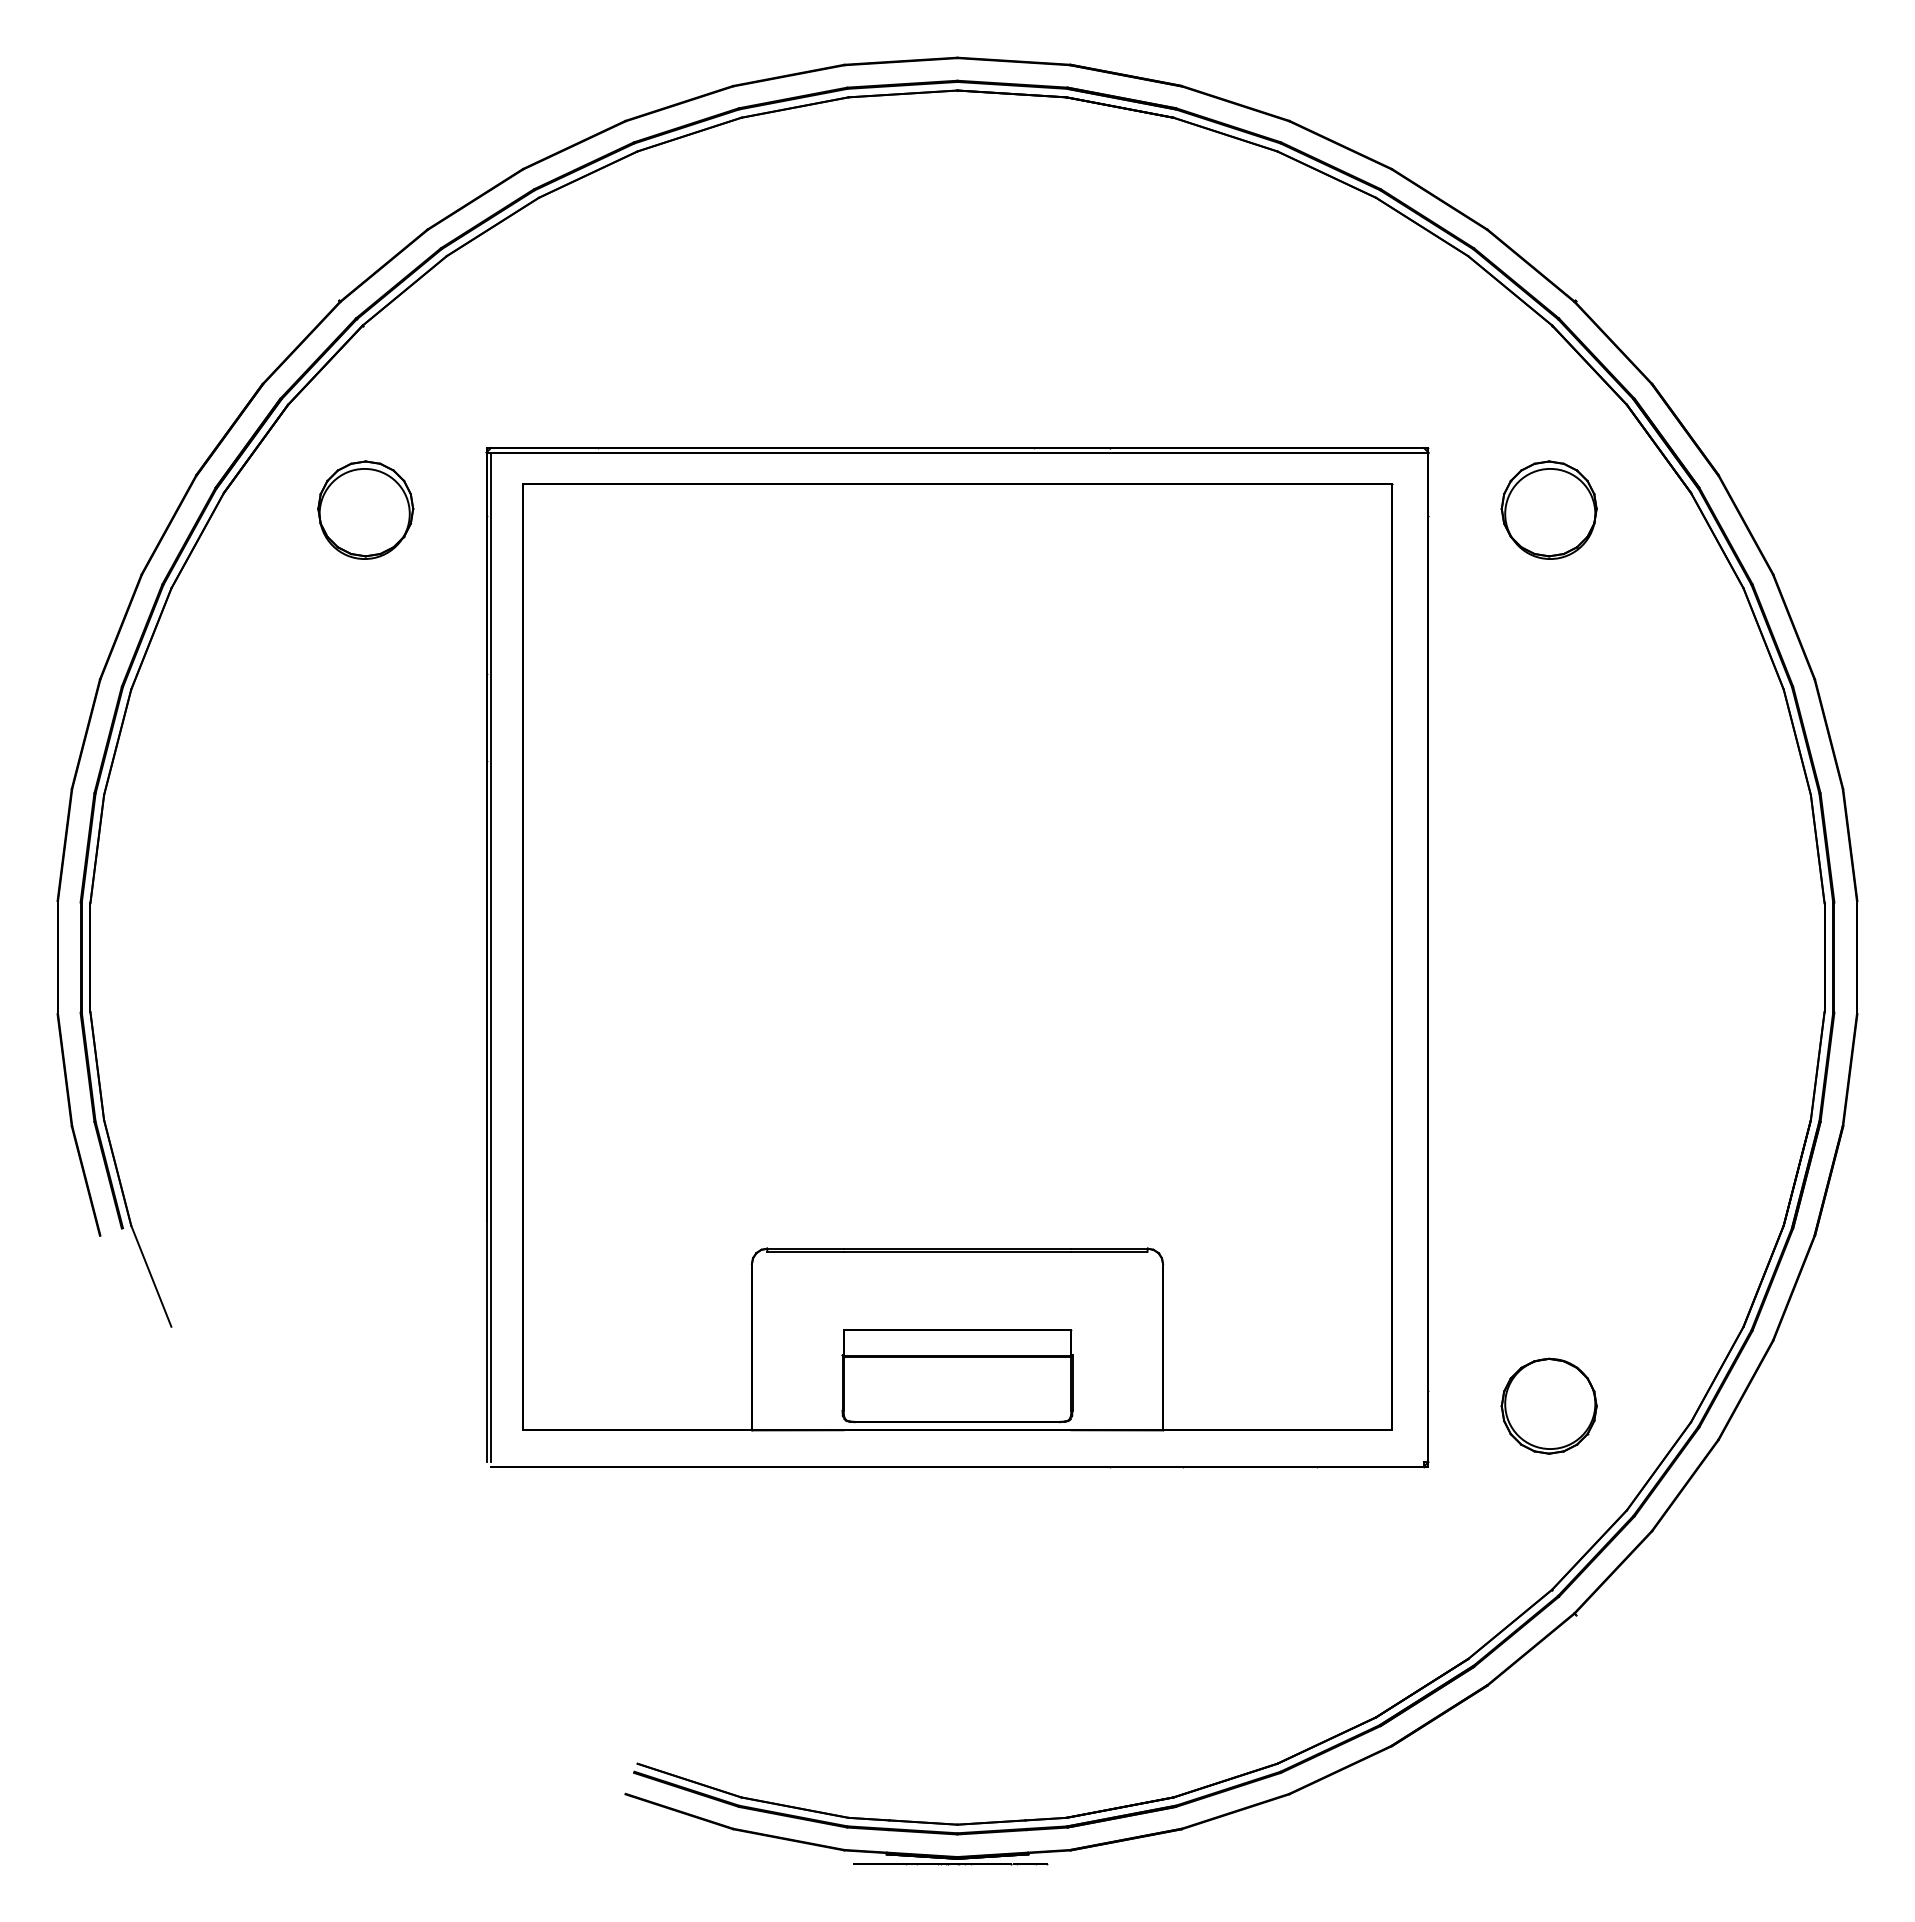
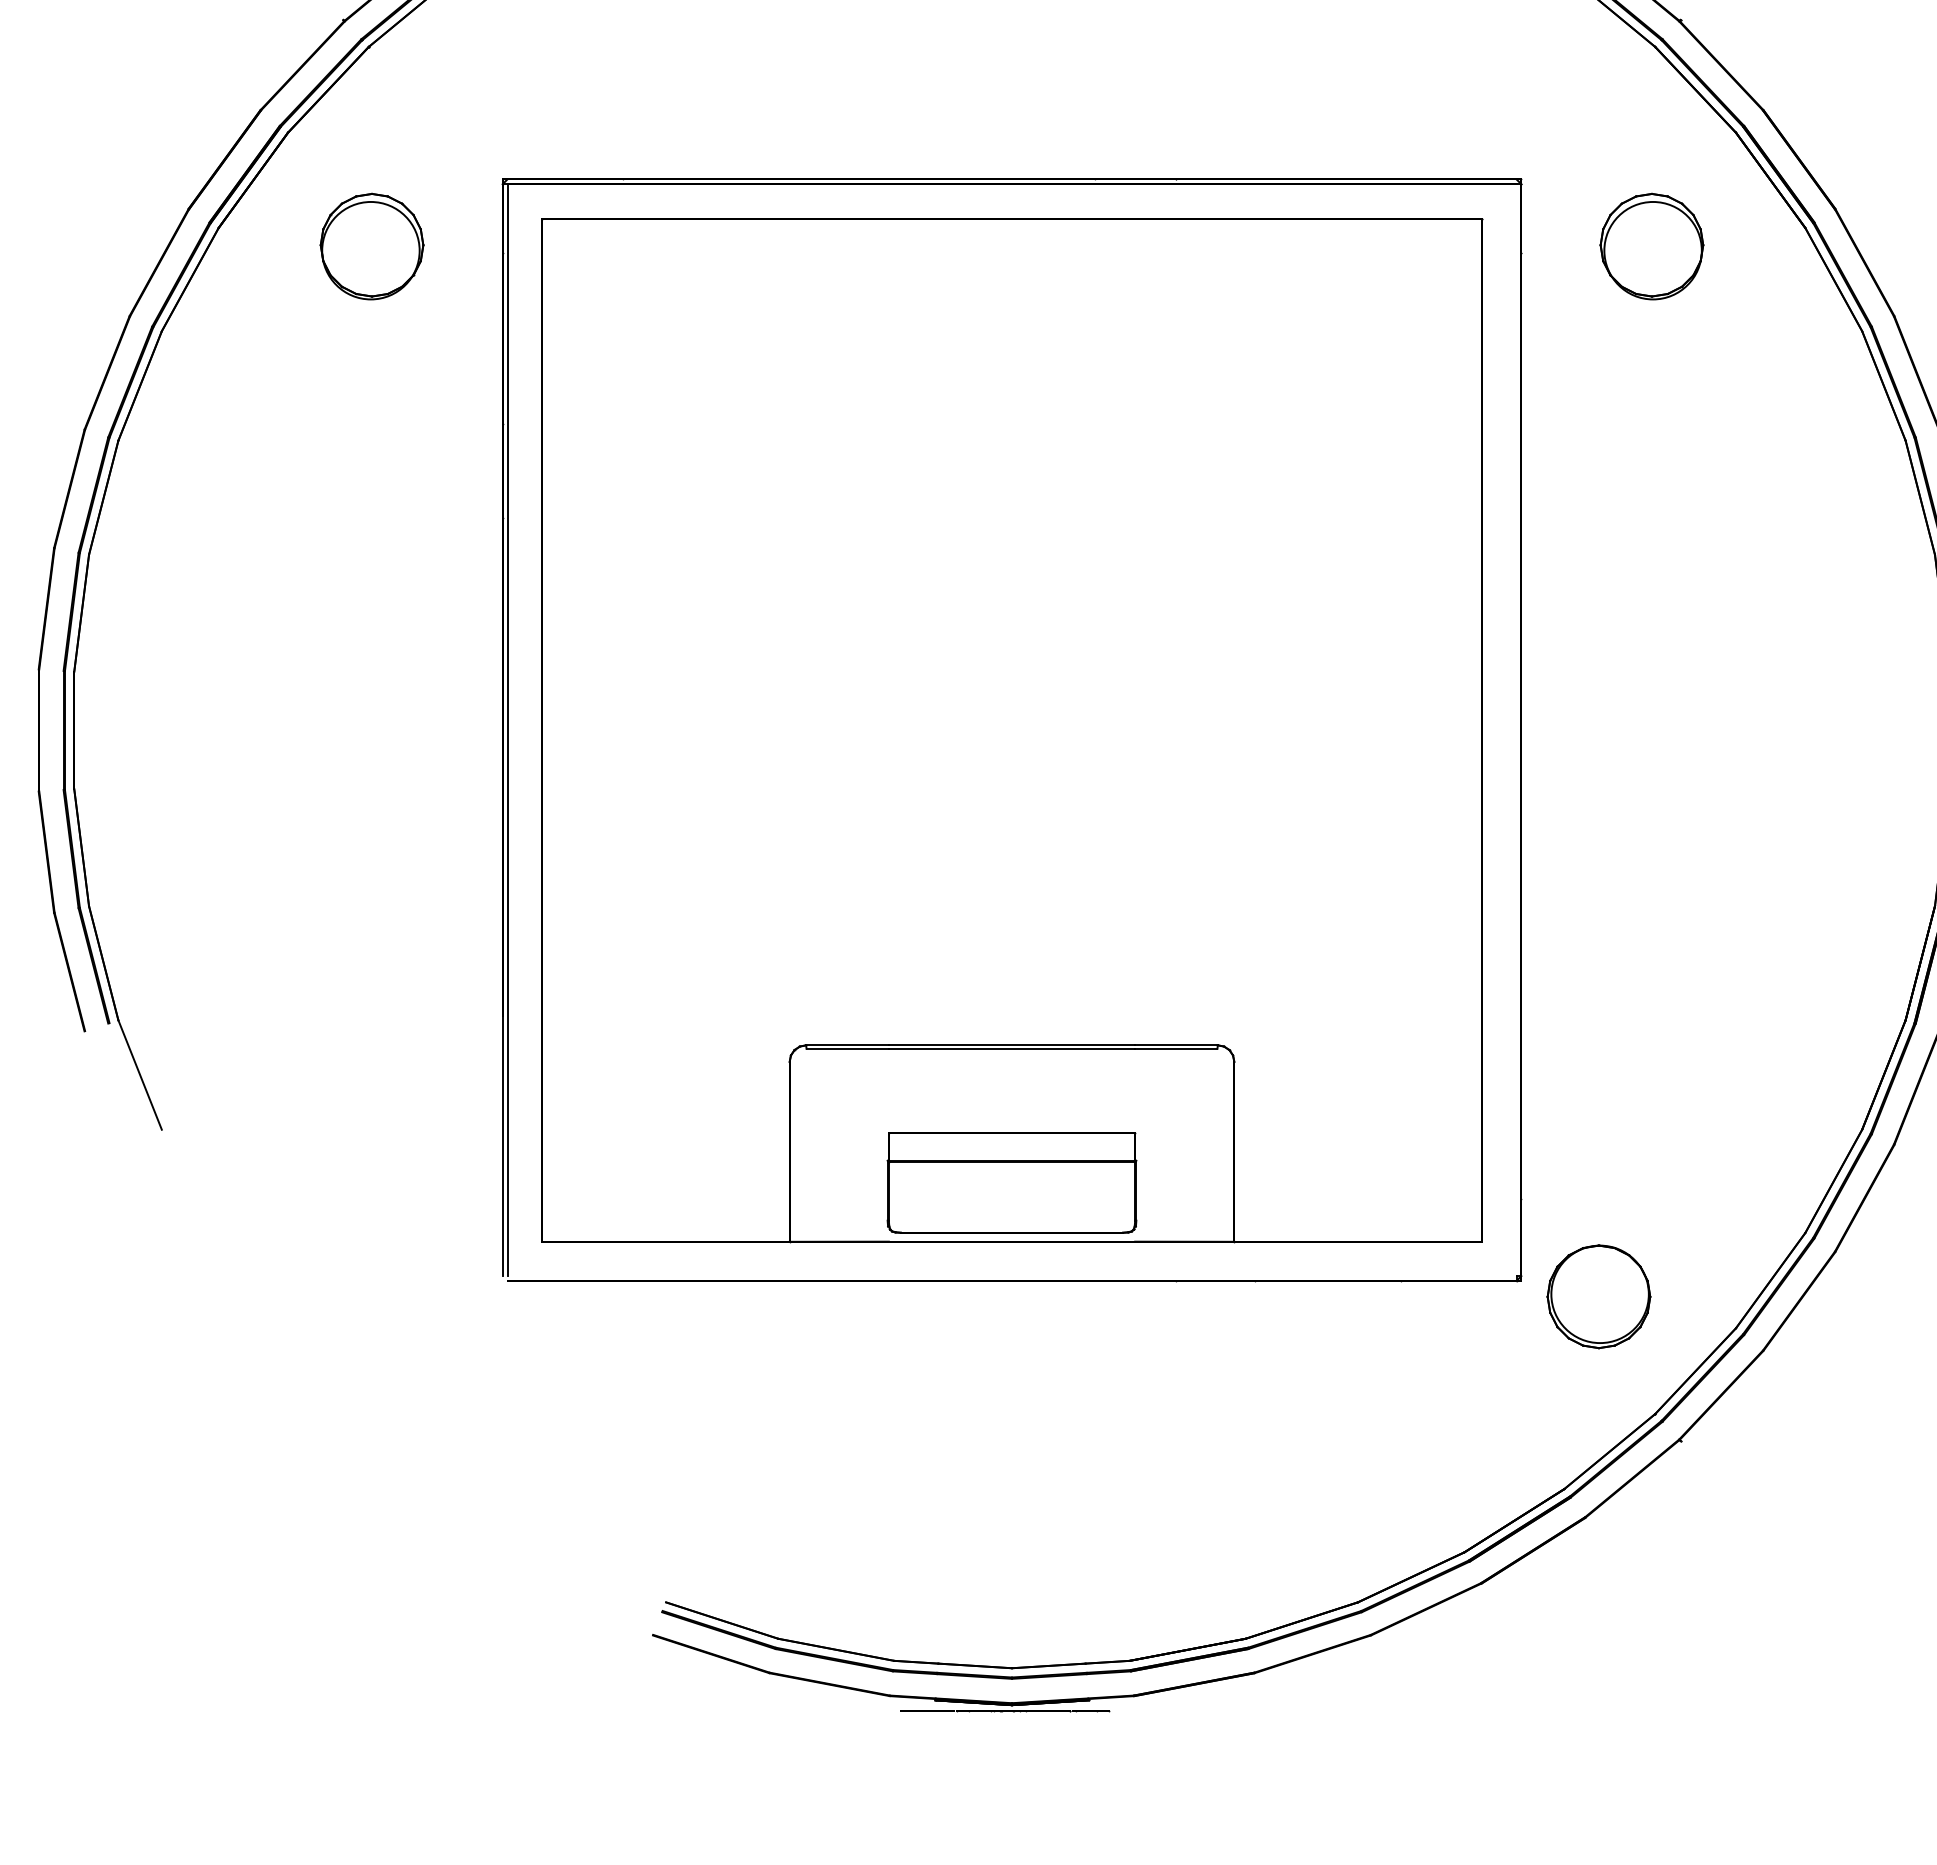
part: (1548, 1405) -> (1598, 1296), moved

